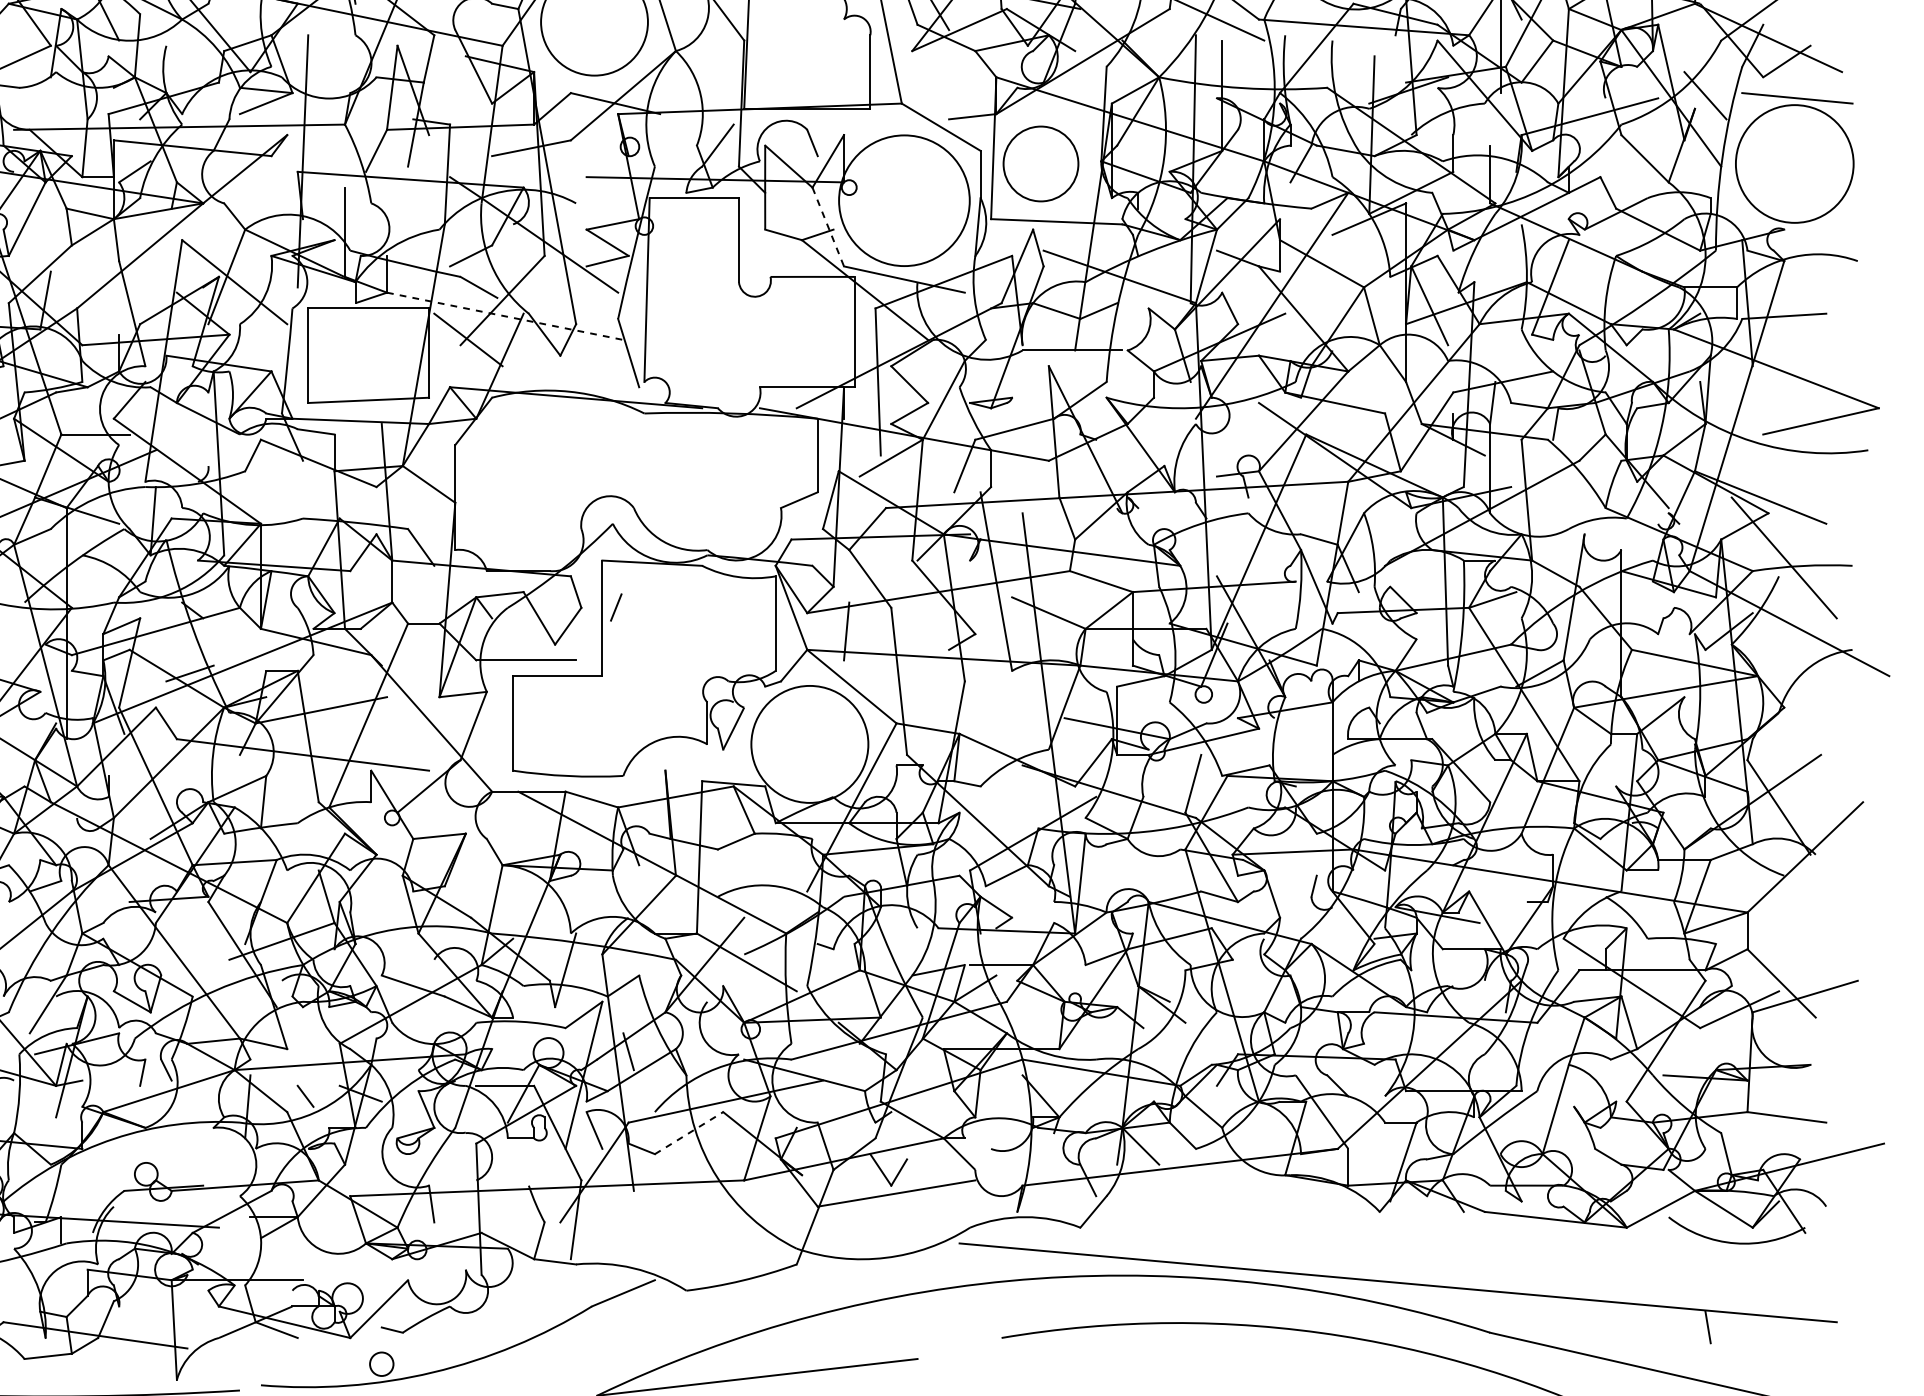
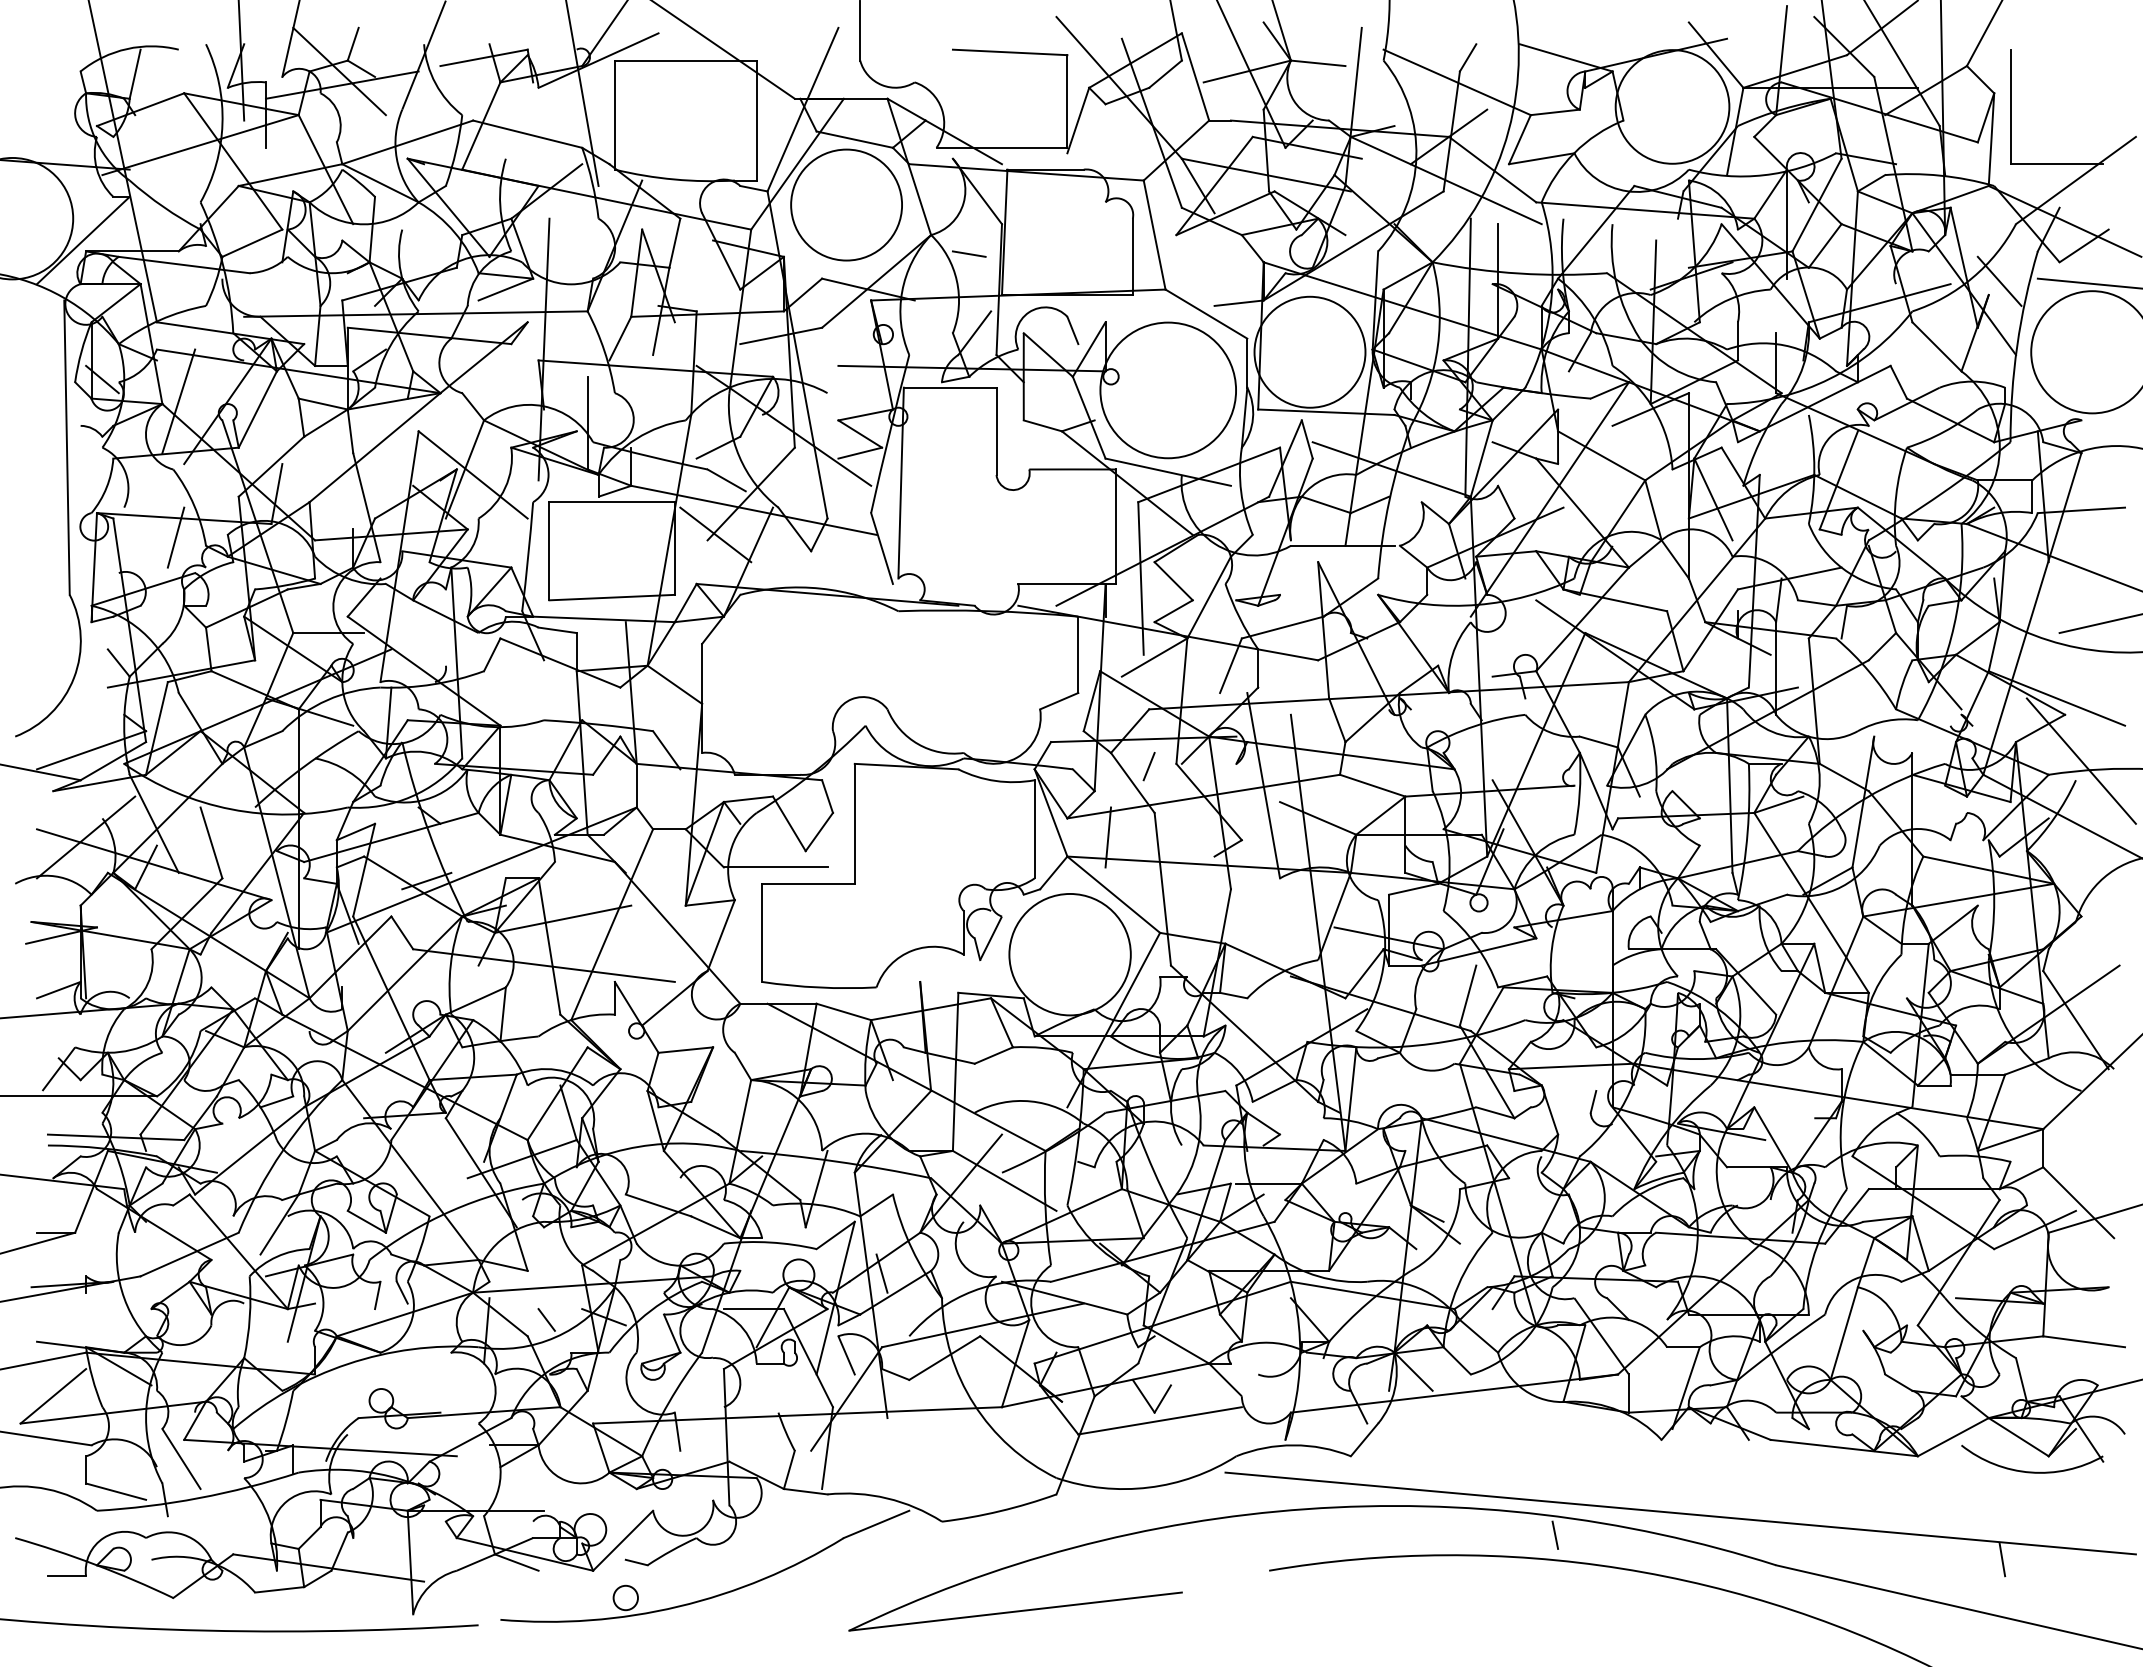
line: (711, 68) -> (968, 253), added
circle: (1040, 163) -> (1309, 351), size x1.43
line: (828, 227) -> (1089, 418), dashed -> solid
line: (505, 316) -> (754, 510), dashed -> solid
line: (615, 607) -> (1148, 766), moved
line: (688, 1133) -> (944, 1358), dashed -> solid
line: (1277, 1303) -> (1555, 1534), added

